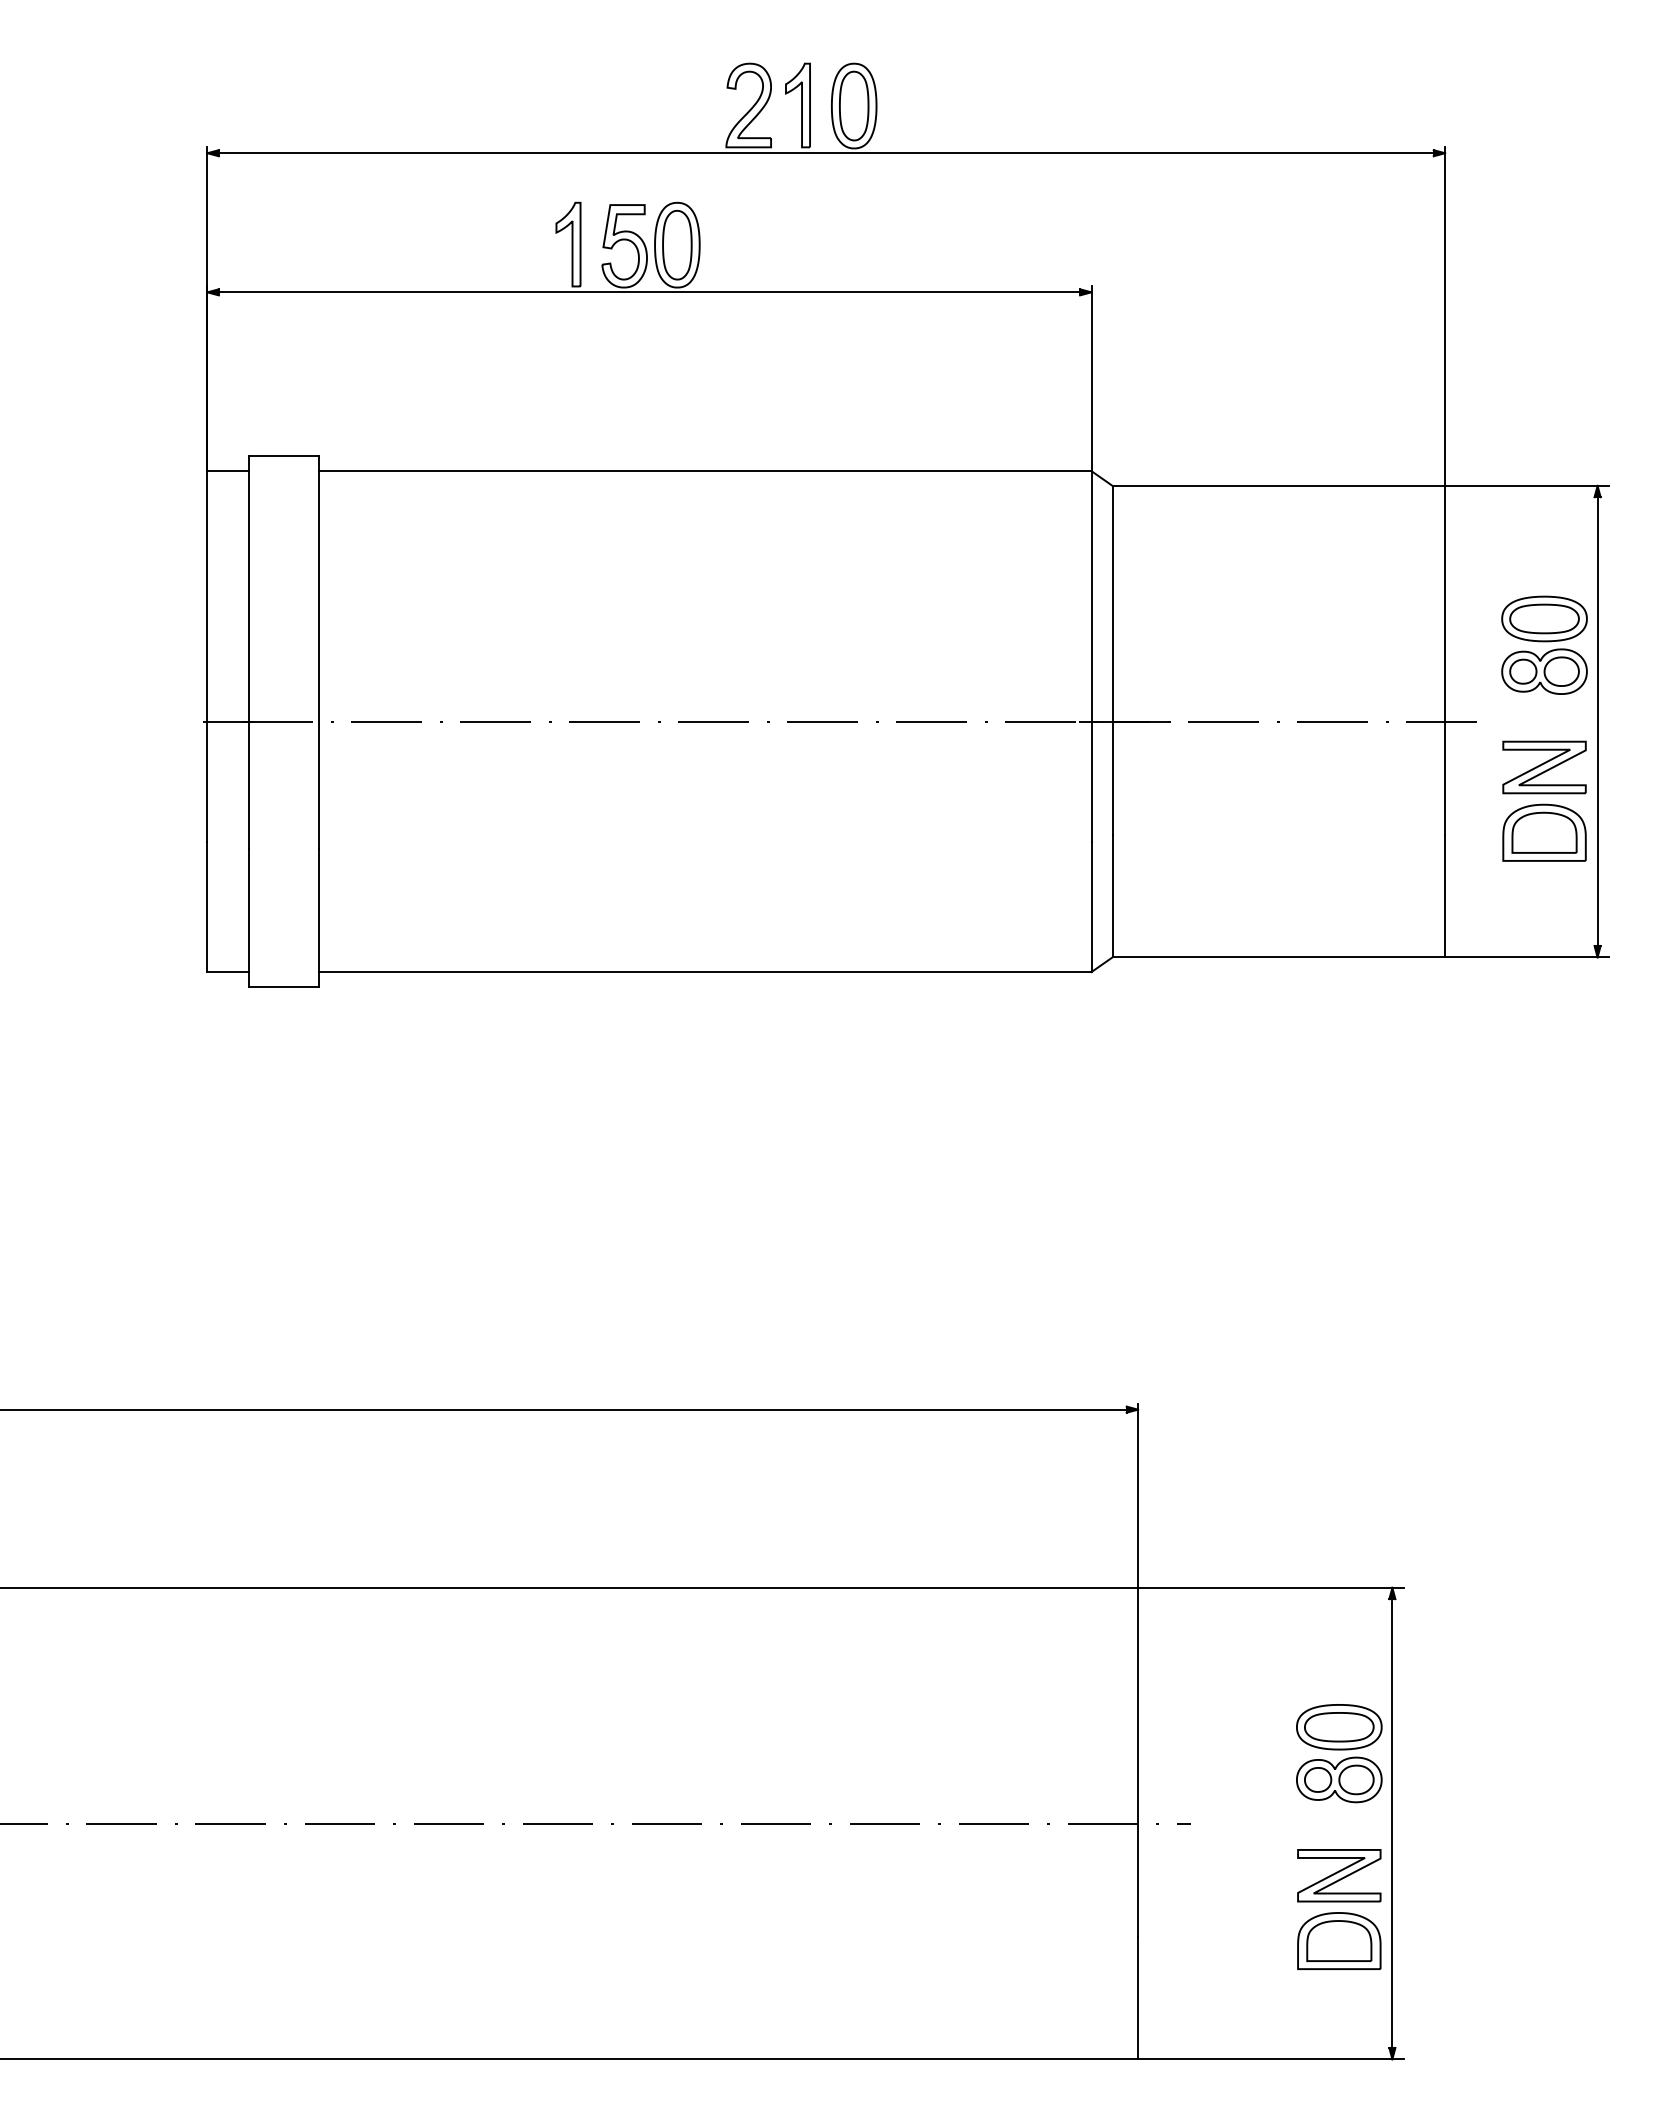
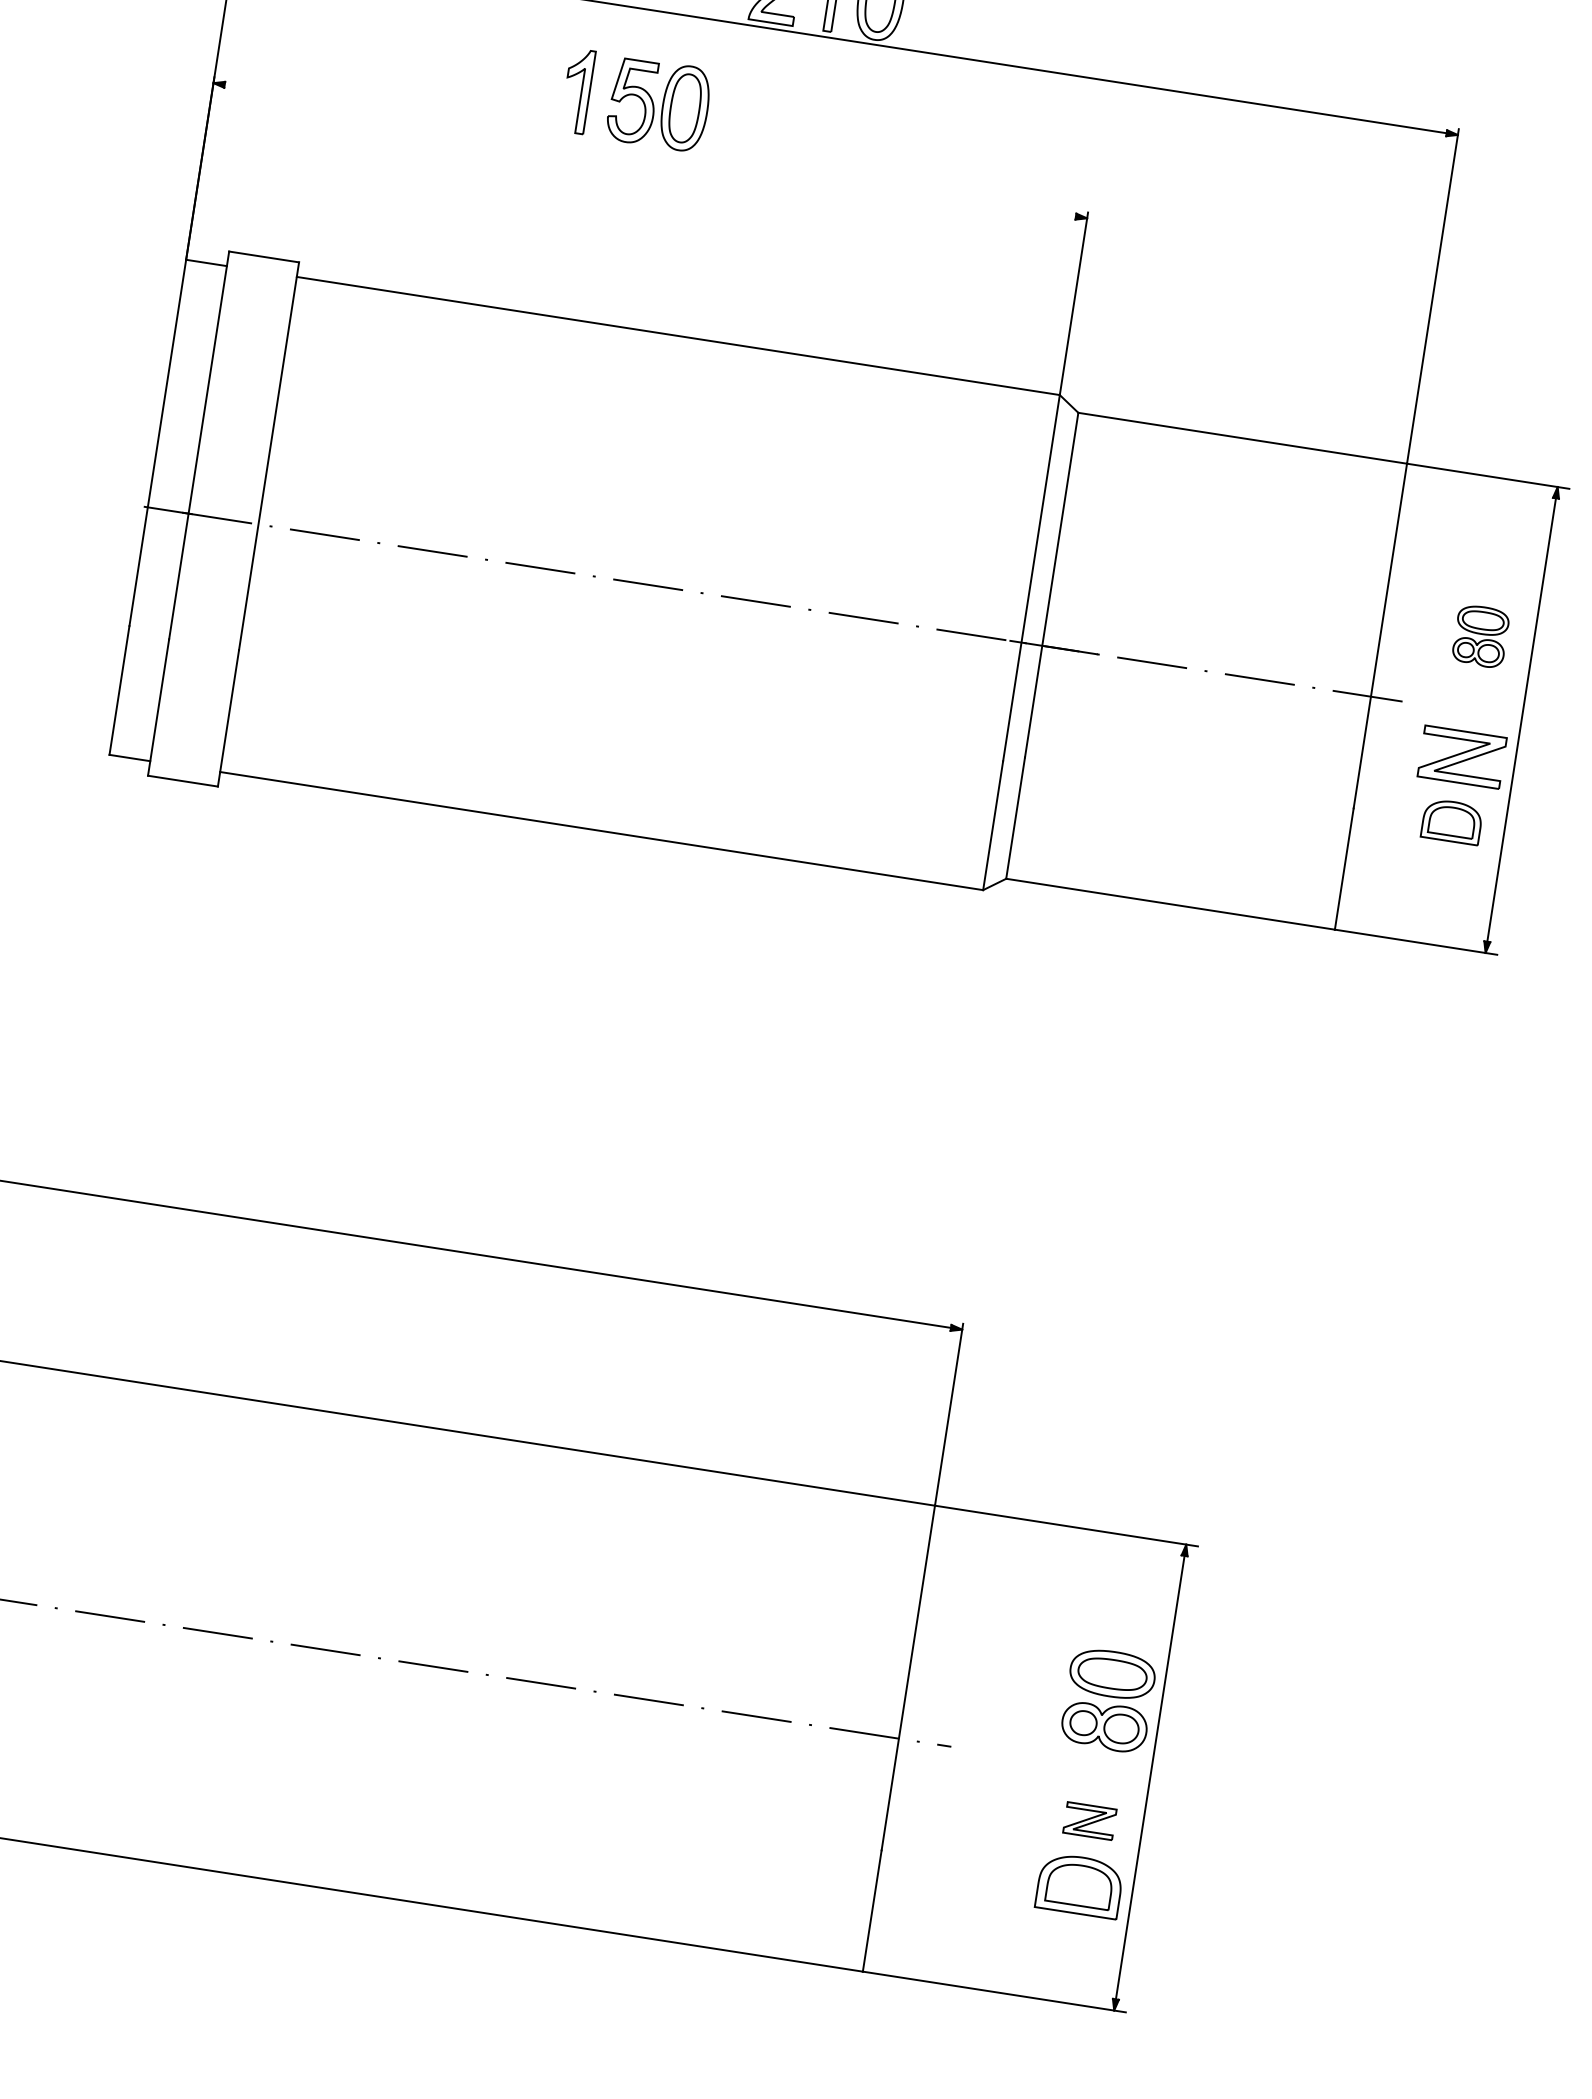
line: (649, 292) -> (650, 150), removed
part: (1544, 644) -> (1480, 635), size x0.6
part: (1544, 832) -> (1452, 821), size x0.7
part: (1339, 1875) -> (1090, 1820), size x0.6

